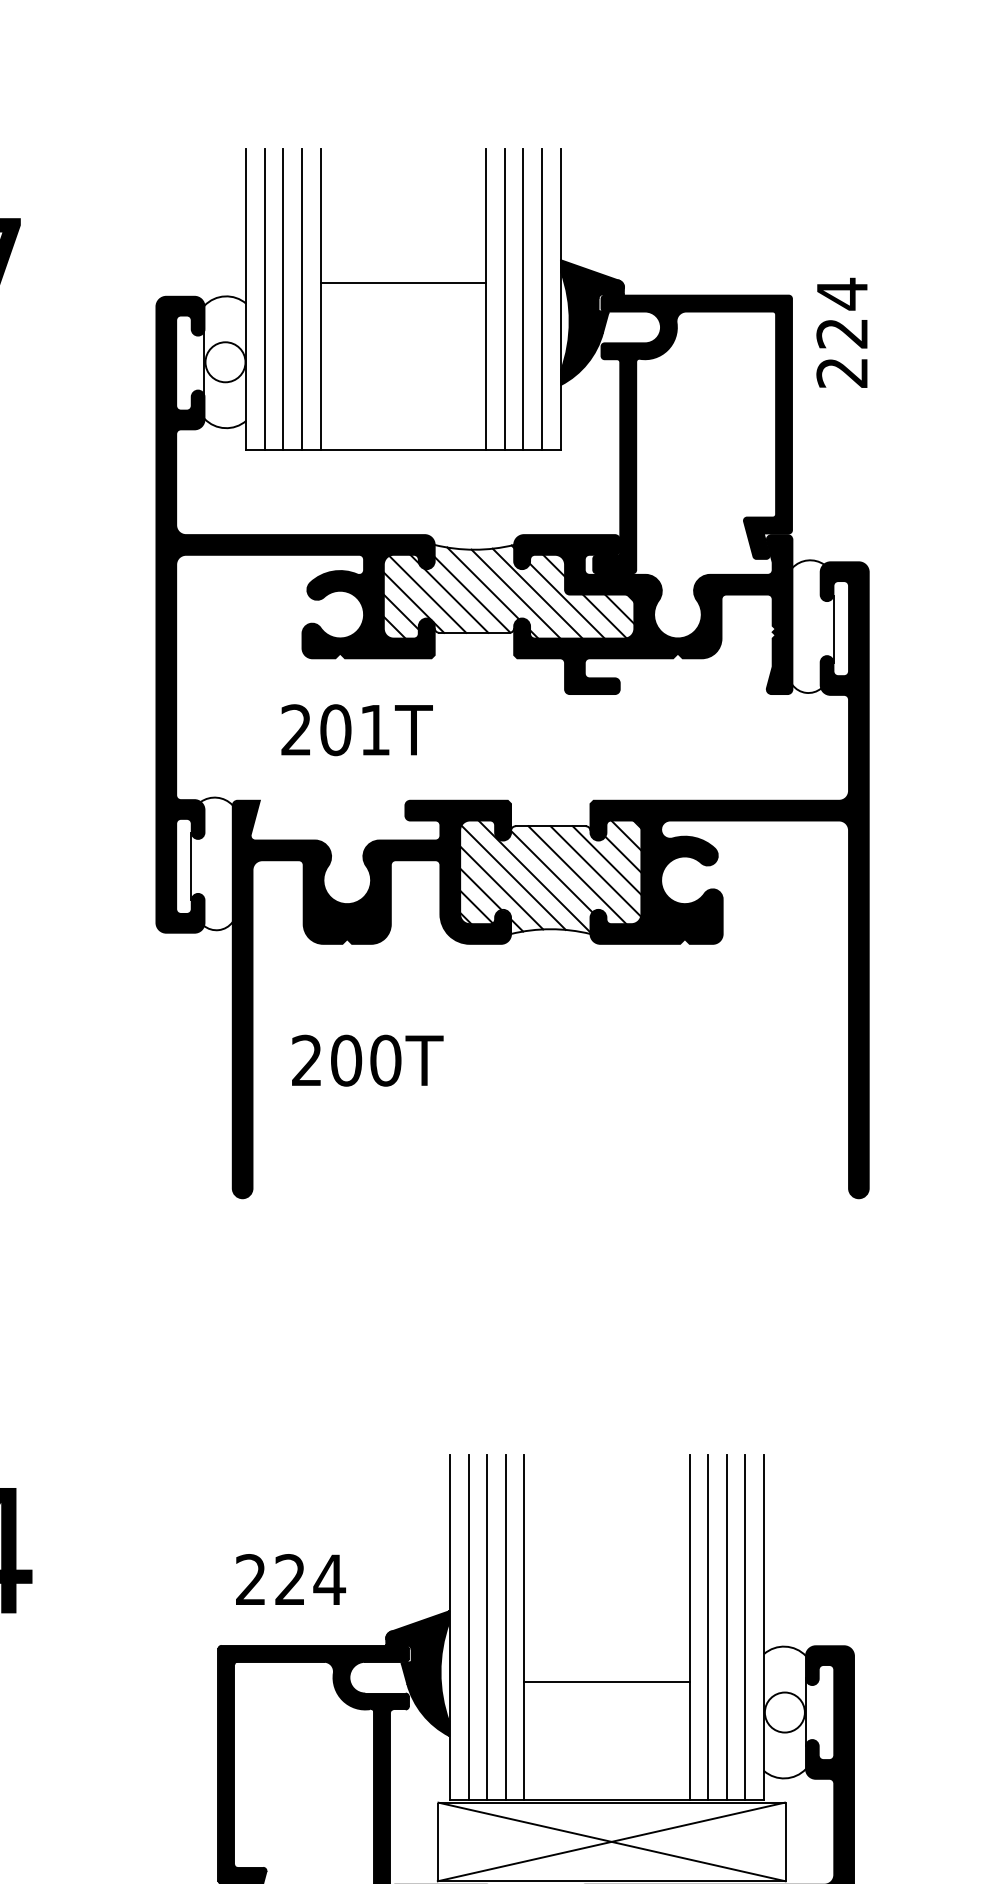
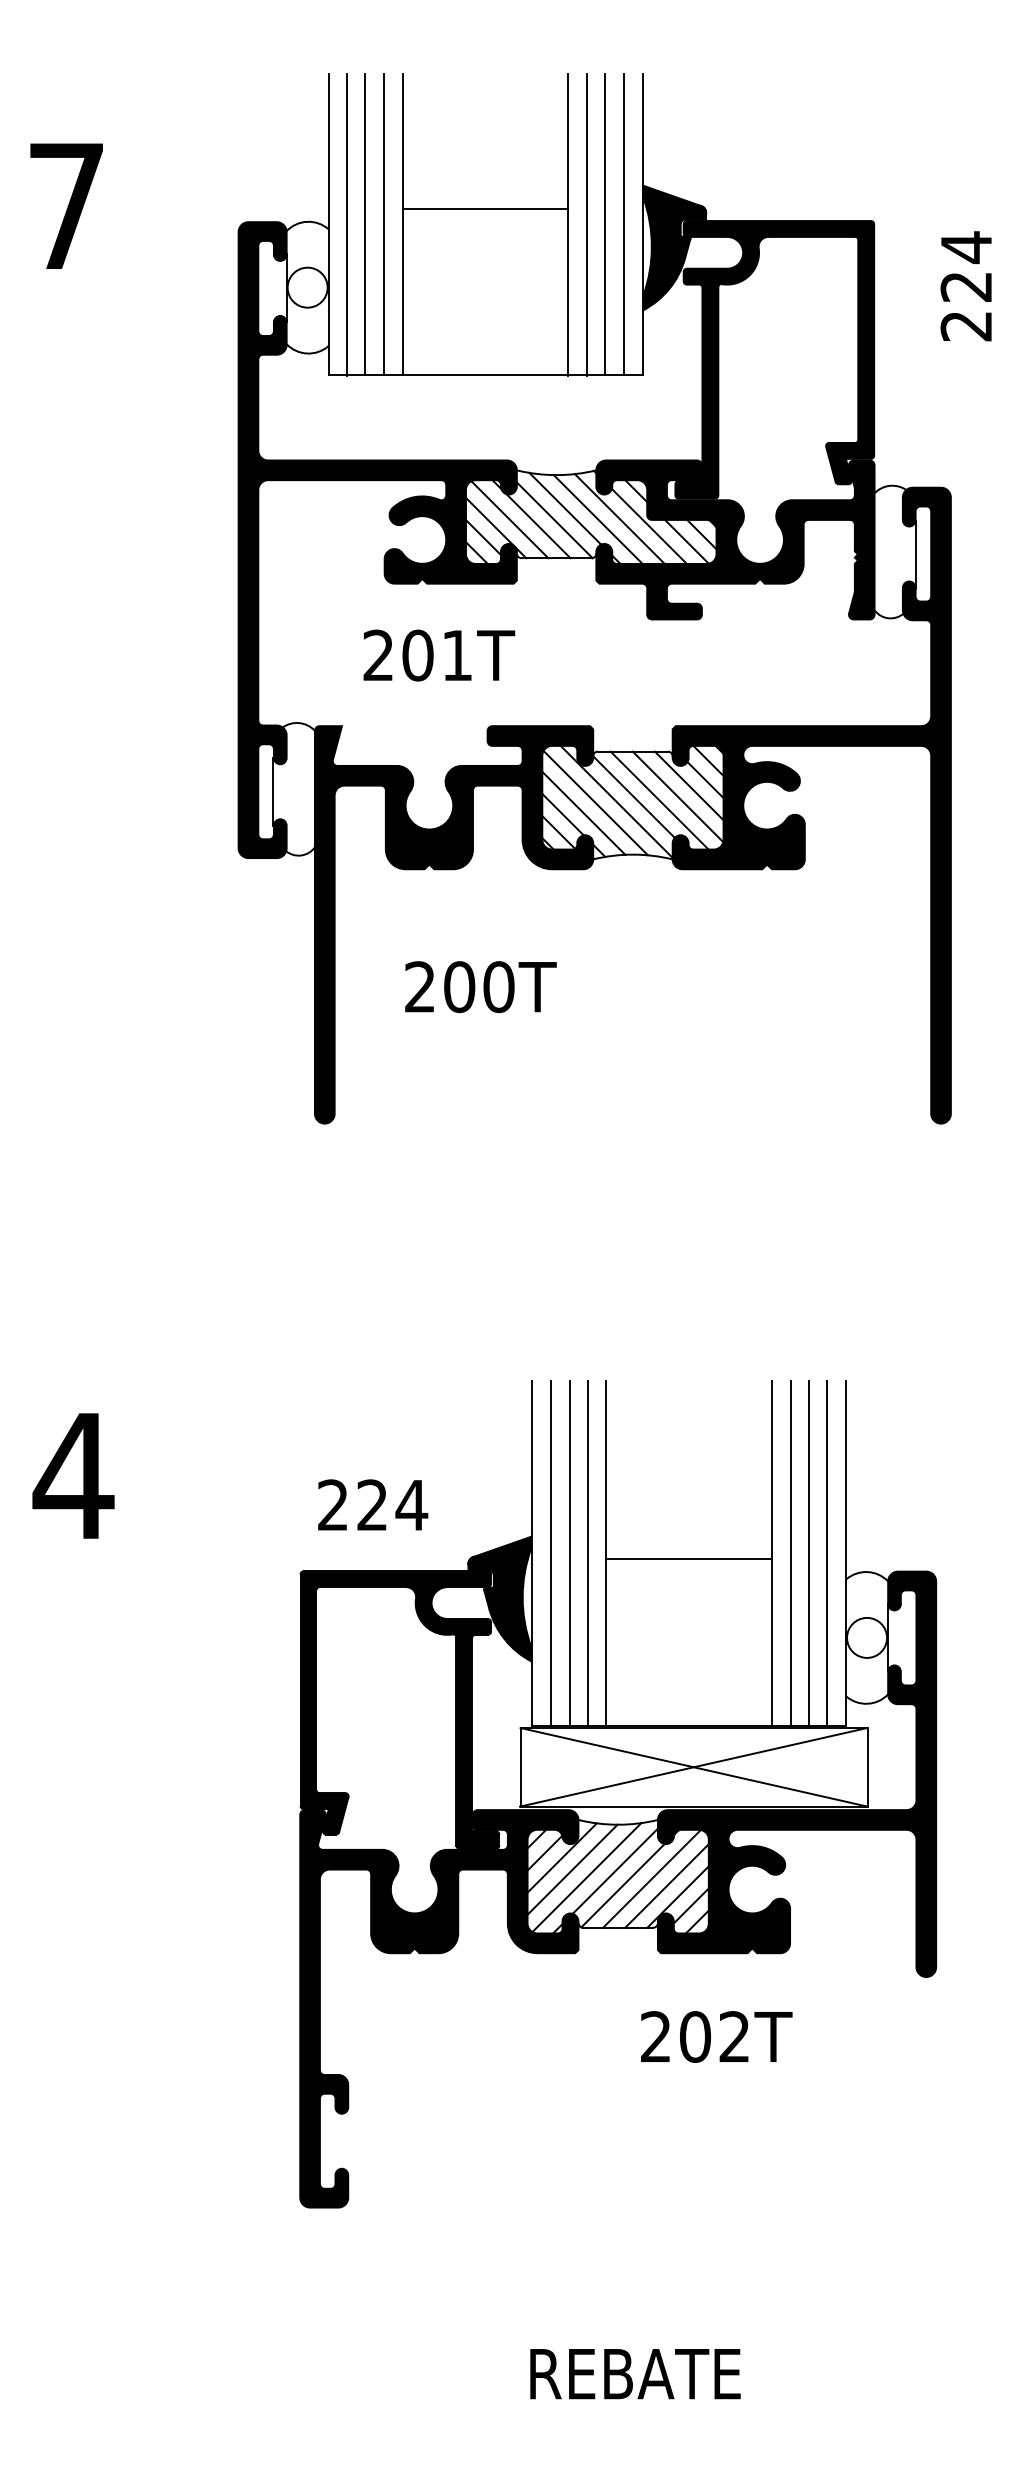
text: (841, 333) -> (965, 286), moved
text: (367, 1061) -> (480, 987), moved
line: (606, 1681) -> (688, 1558), moved

